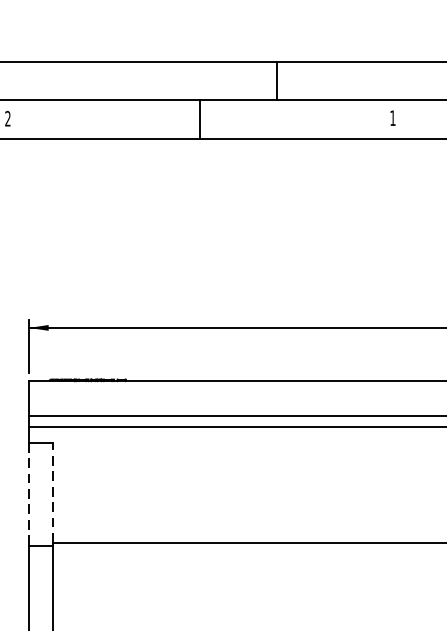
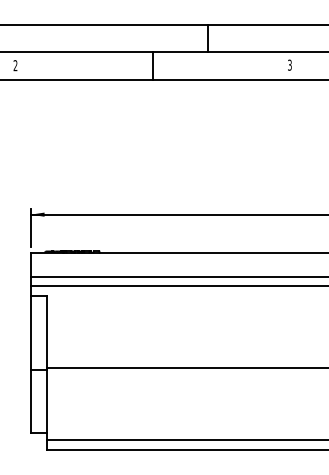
text: (392, 117) -> (289, 64), 1 -> 3
line: (52, 493) -> (47, 332), dashed -> solid
line: (28, 494) -> (30, 333), dashed -> solid

